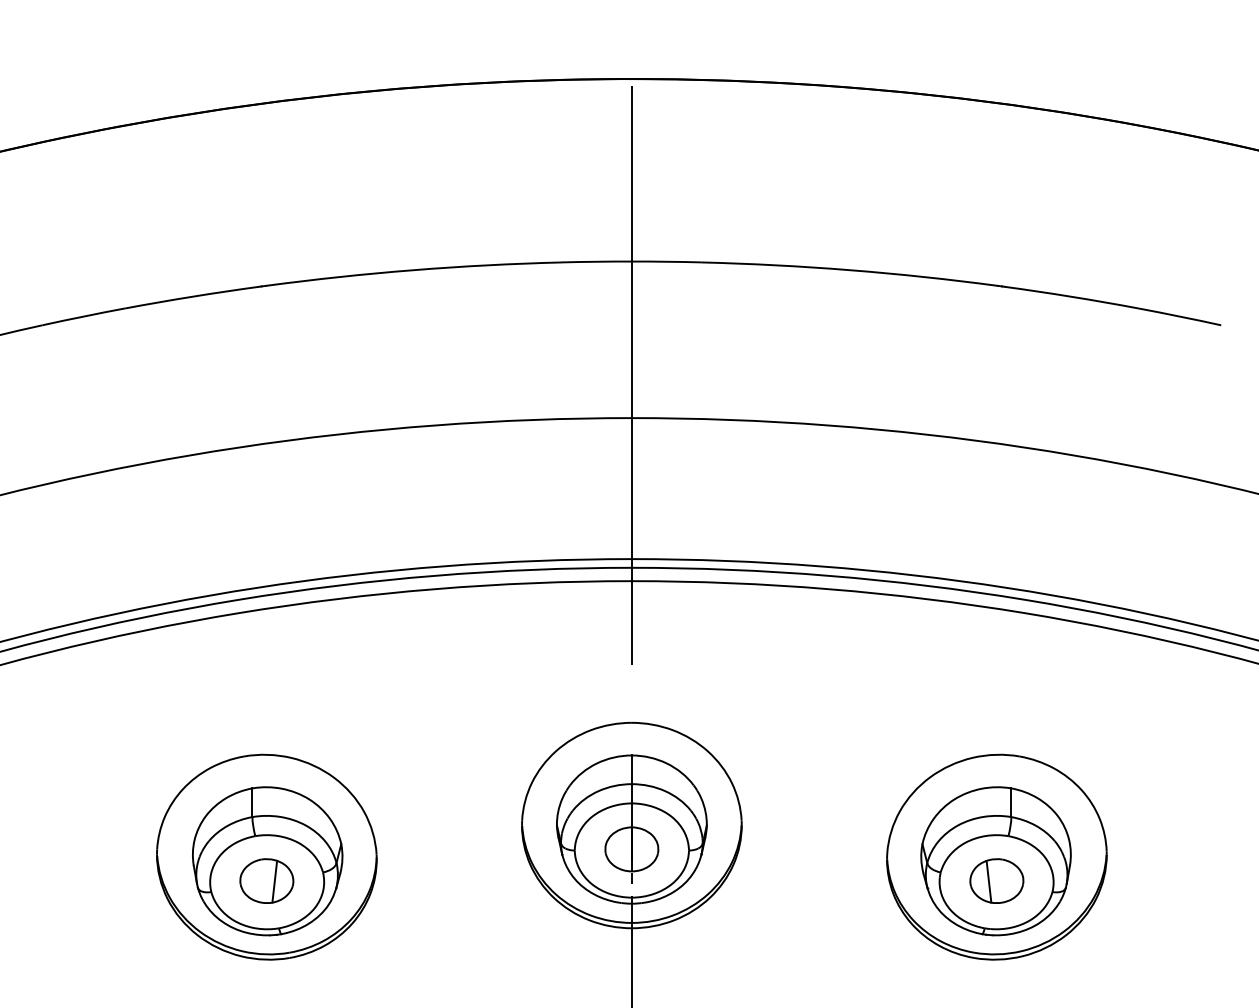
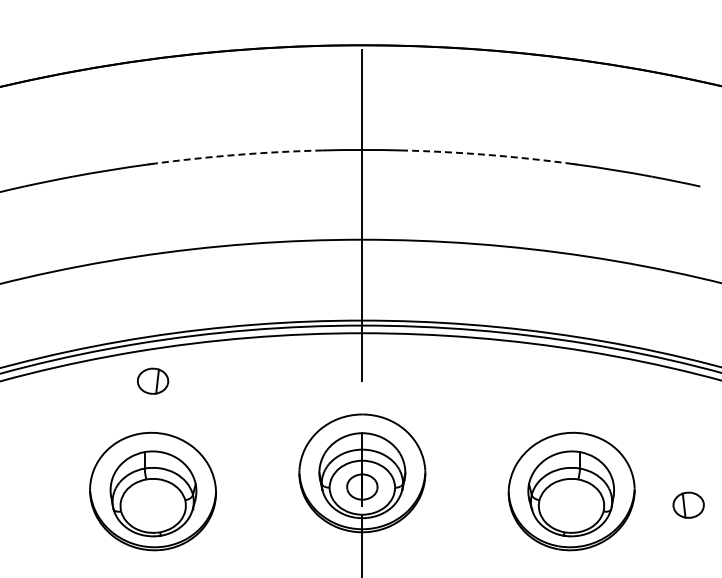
arc: (414, 269) -> (237, 154), solid -> dashed
arc: (850, 269) -> (487, 154), solid -> dashed
part: (267, 879) -> (153, 380), moved
part: (996, 879) -> (688, 504), moved

